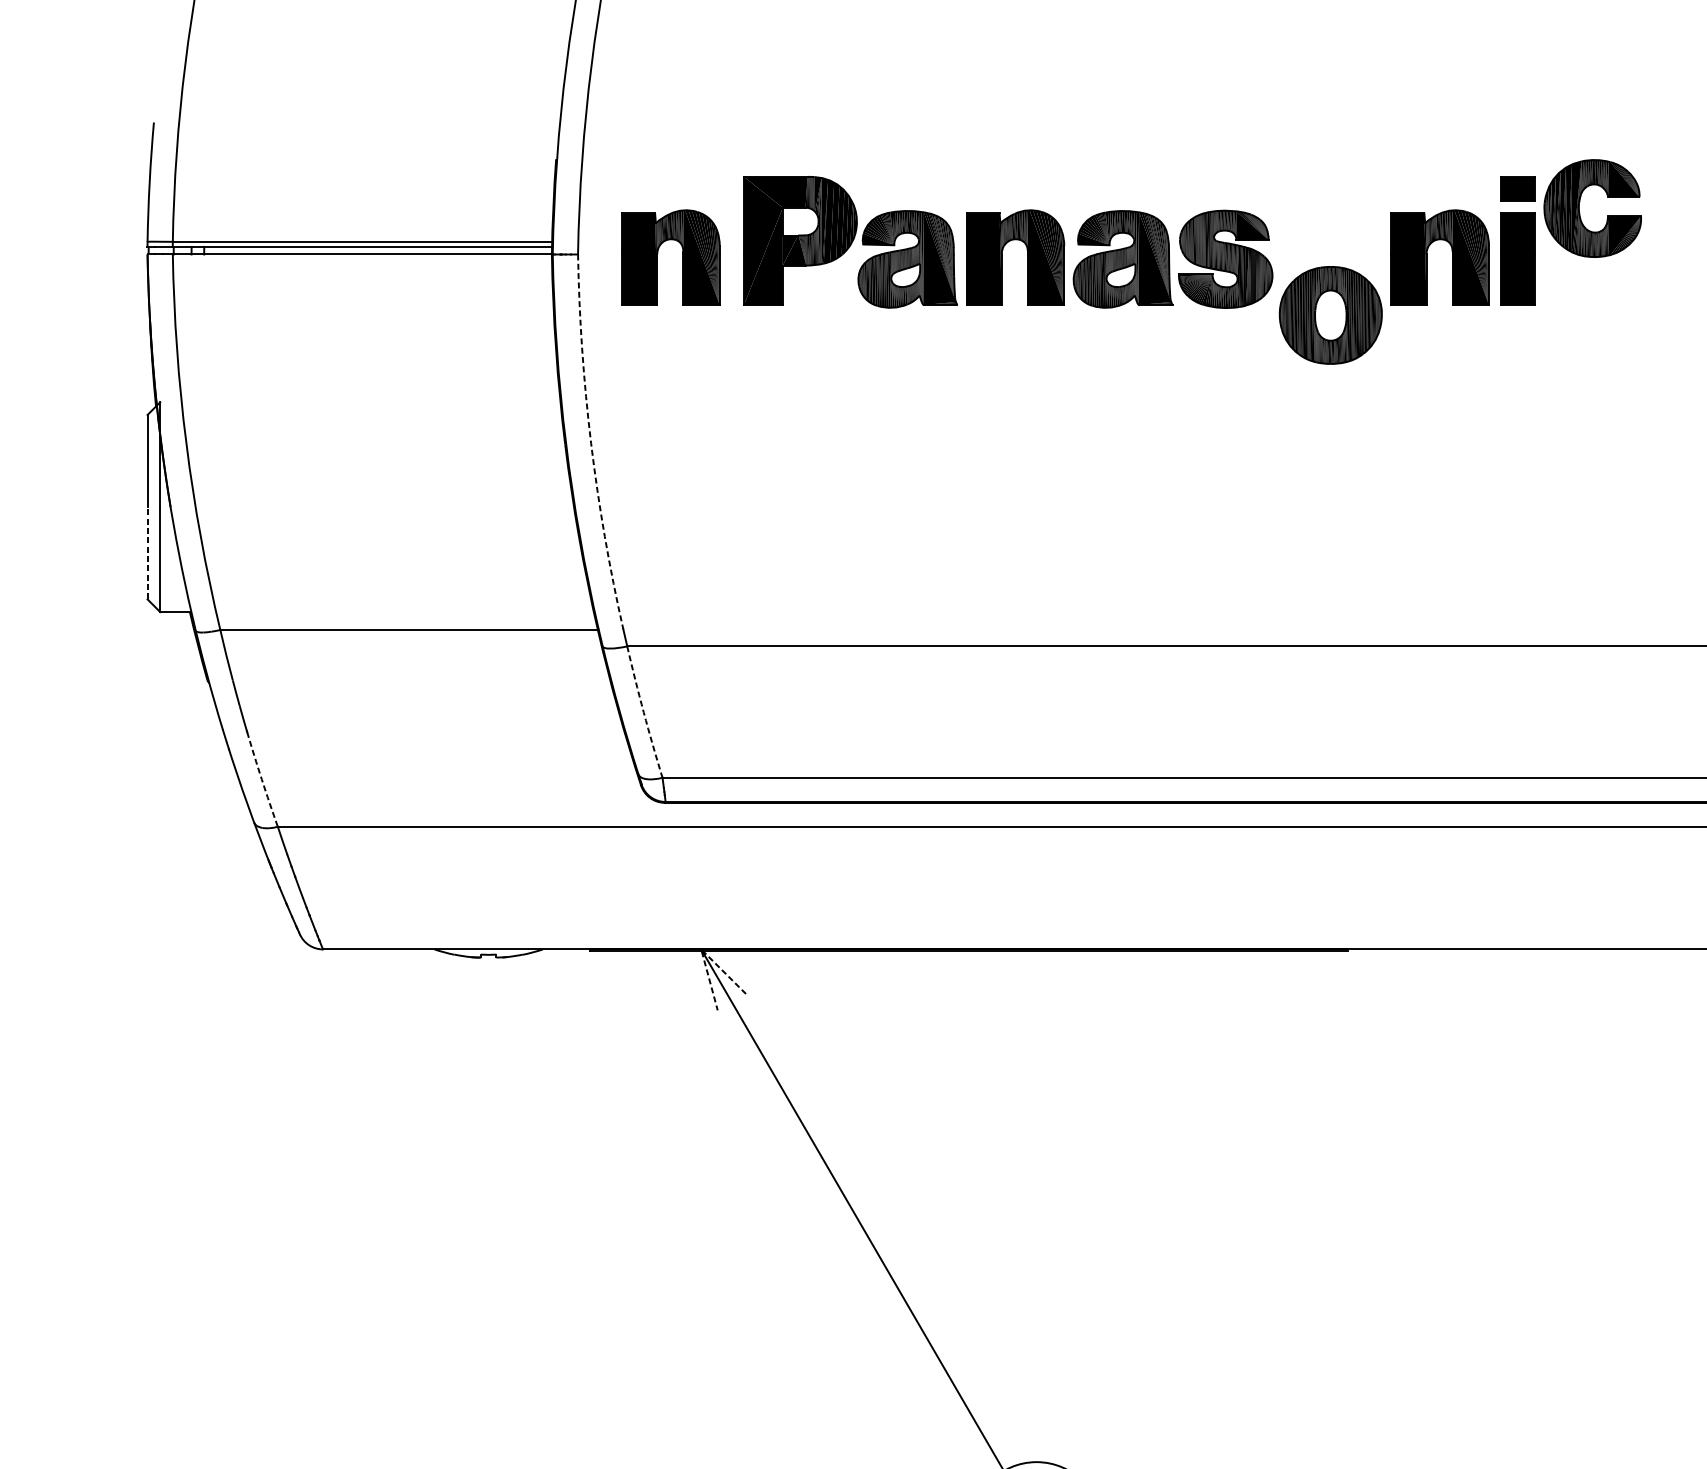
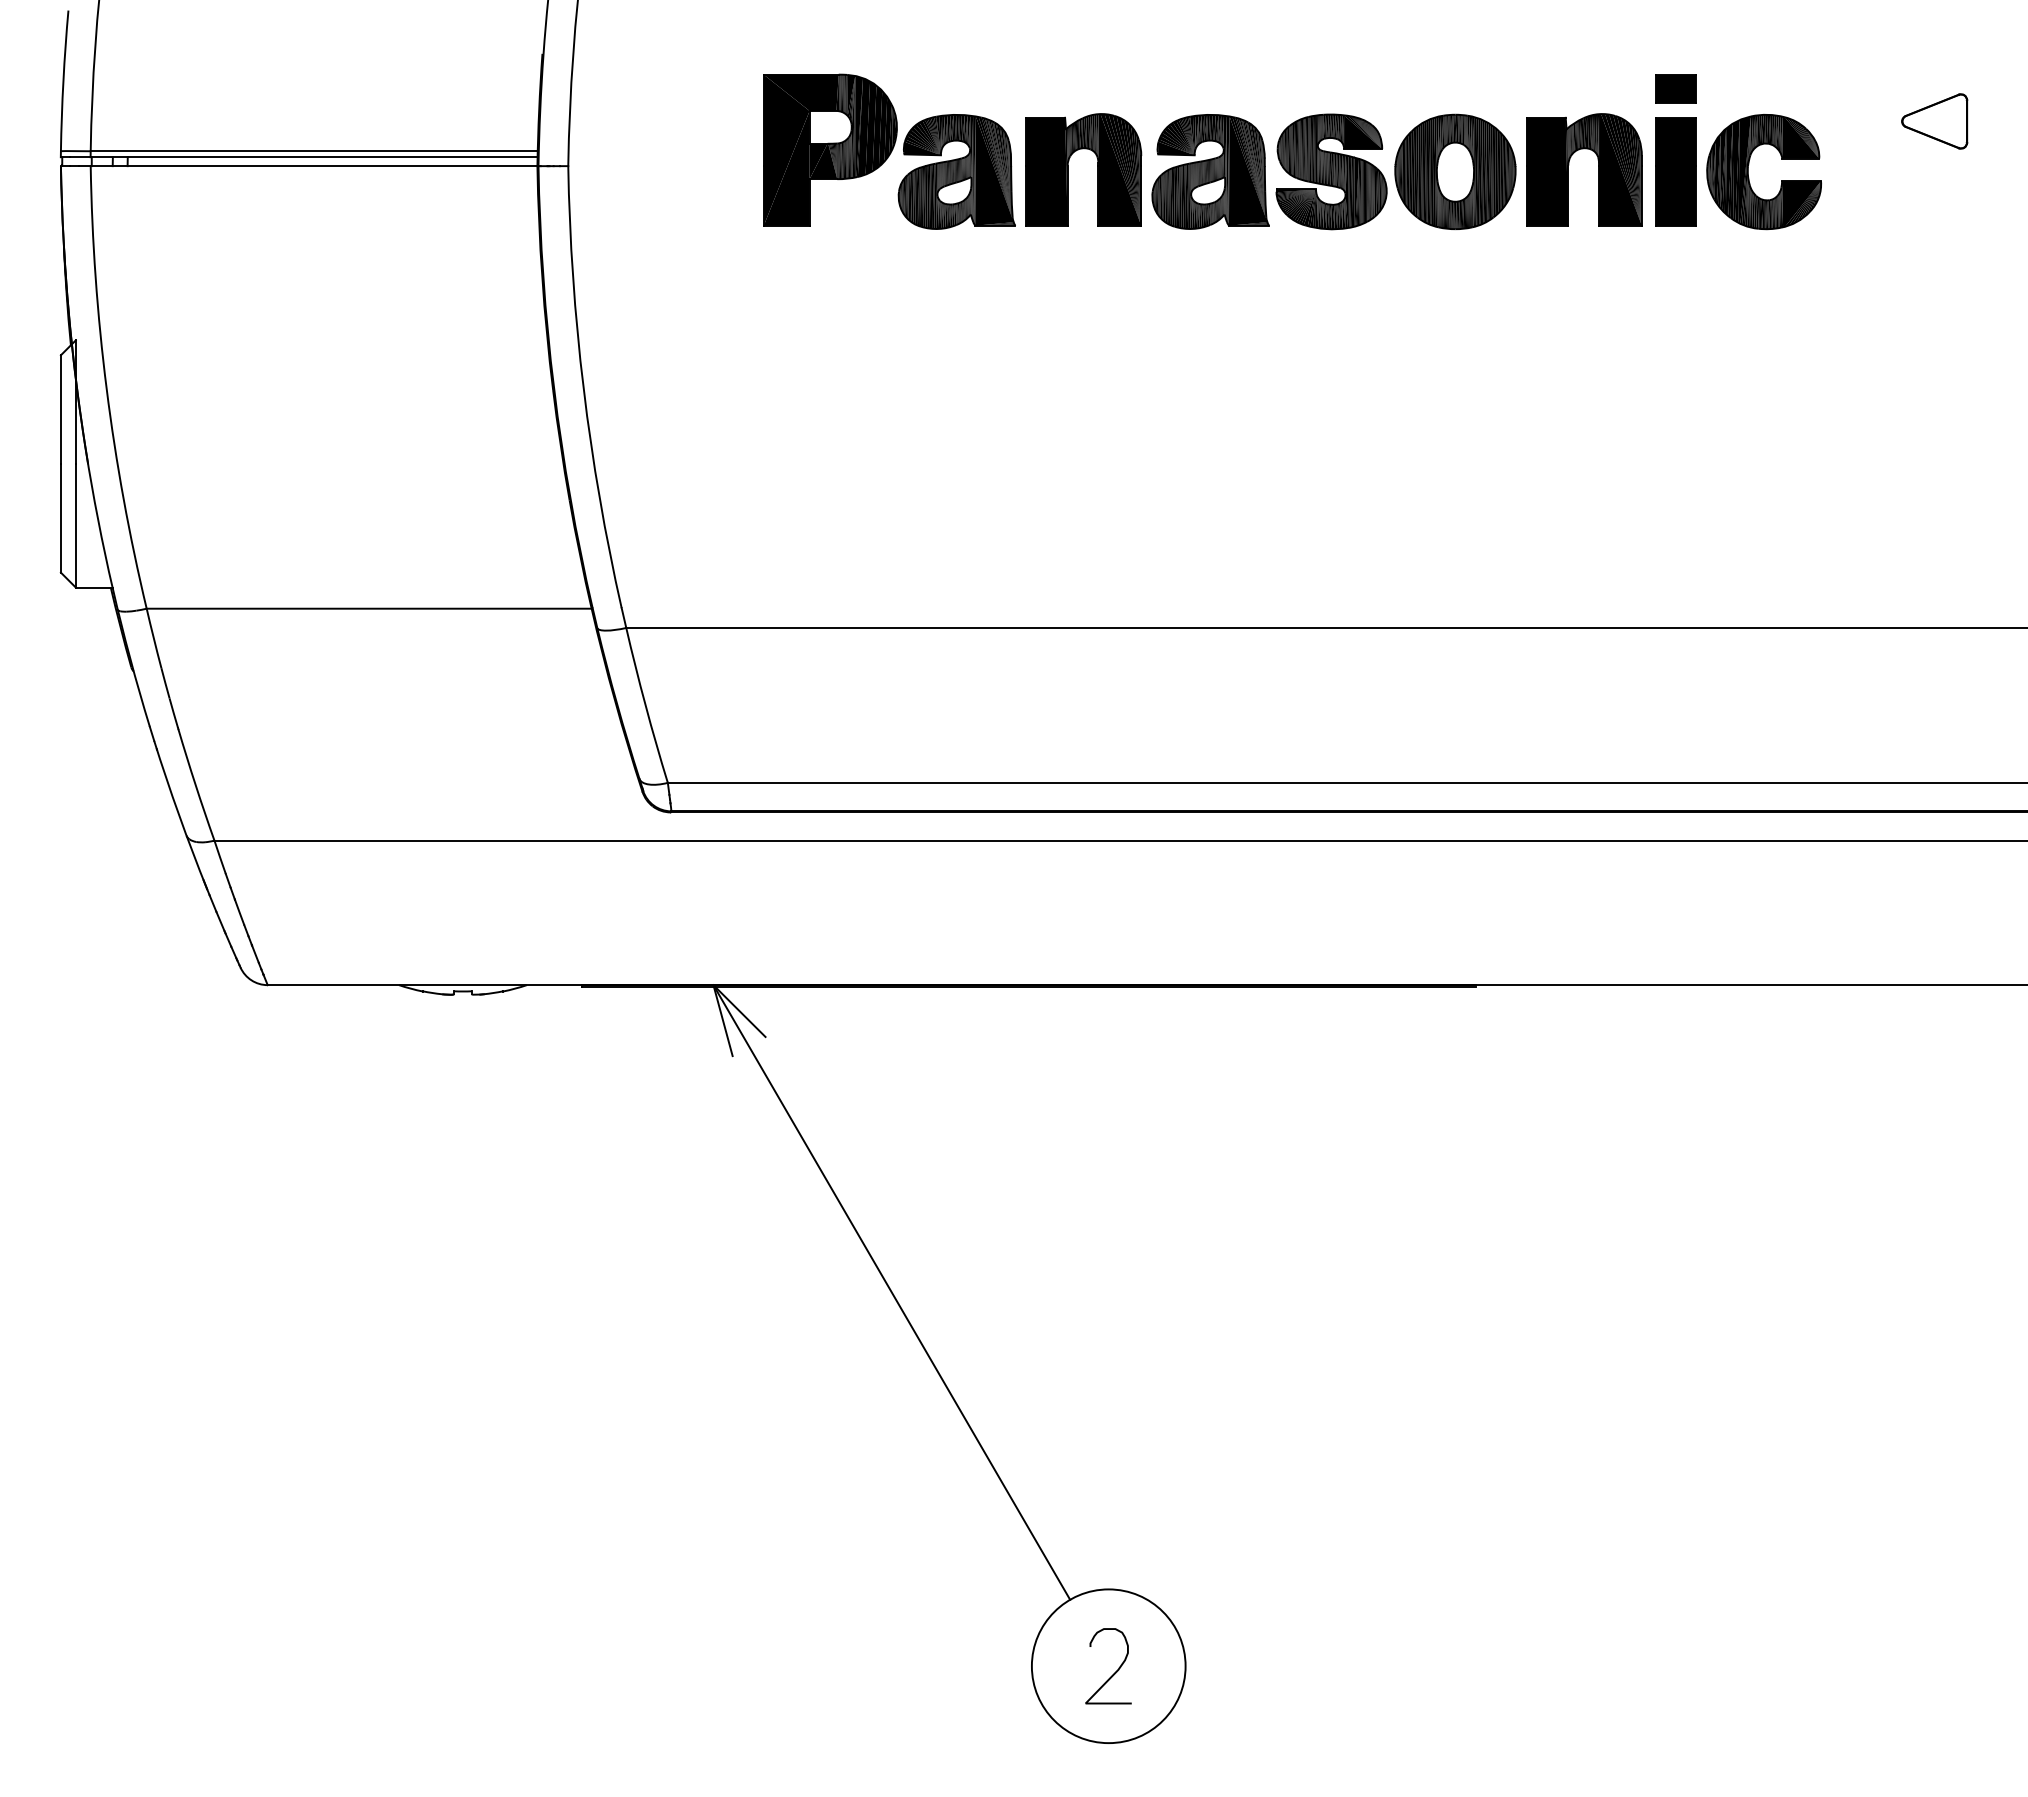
part: (1580, 213) -> (1749, 177), moved
part: (682, 257) -> (691, 169), removed
part: (1330, 315) -> (1455, 171), moved
arc: (590, 443) -> (583, 388), dashed -> solid
line: (147, 552) -> (60, 517), dashed -> solid
arc: (643, 712) -> (645, 705), dashed -> solid
arc: (261, 780) -> (195, 785), dashed -> solid
line: (701, 949) -> (713, 985), dashed -> solid

